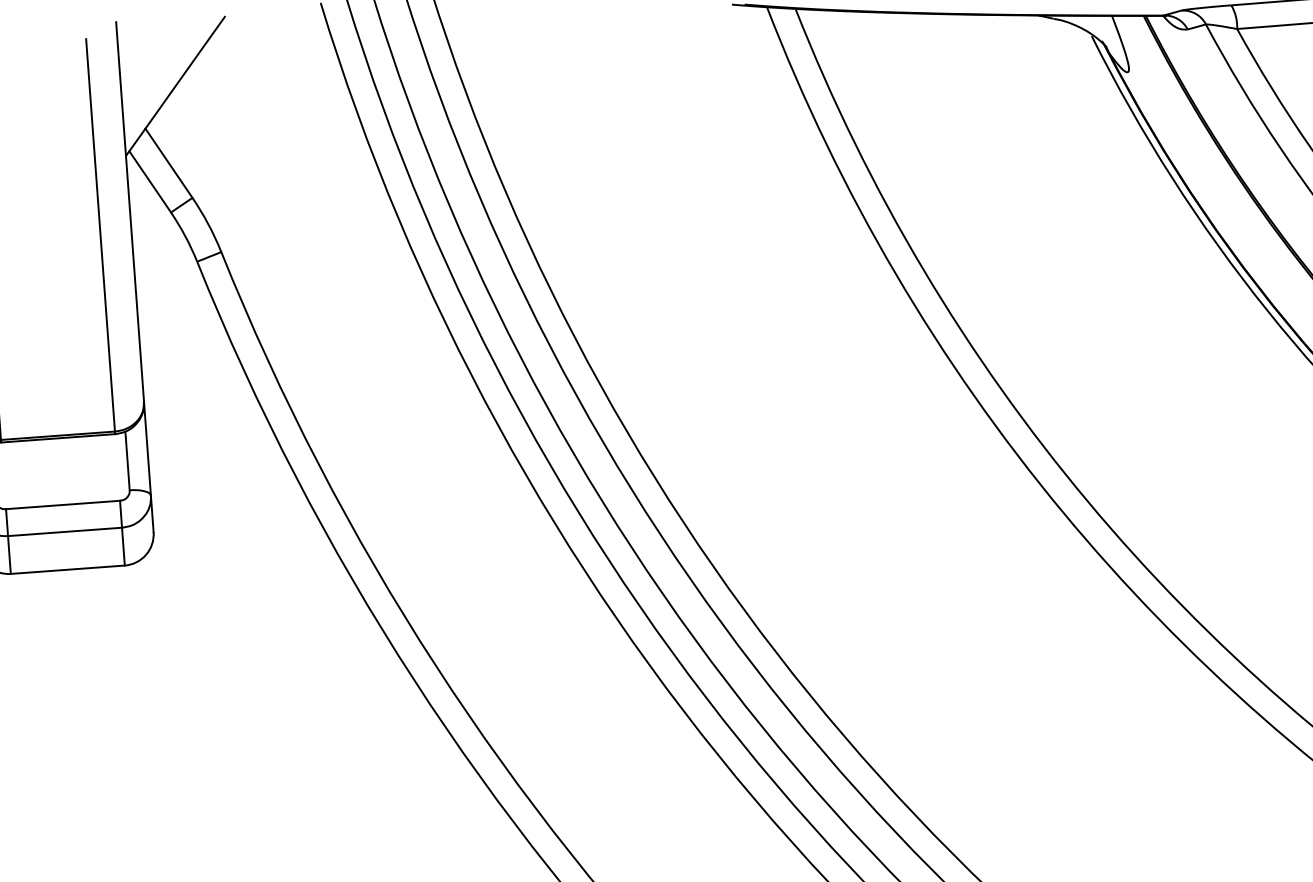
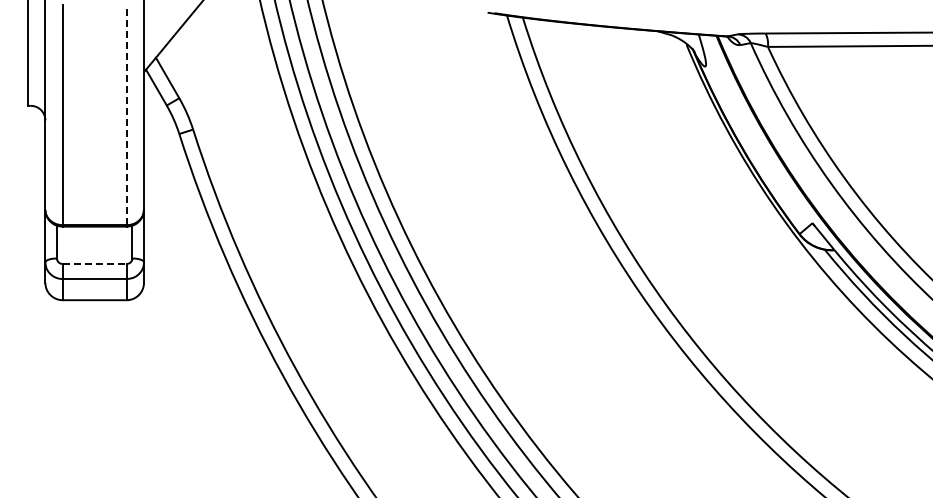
line: (100, 235) -> (126, 115), solid -> dashed
line: (62, 504) -> (94, 263), solid -> dashed

